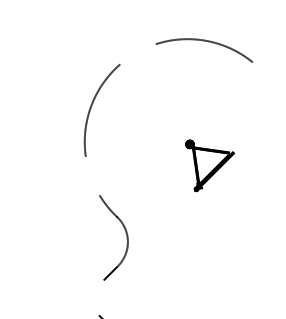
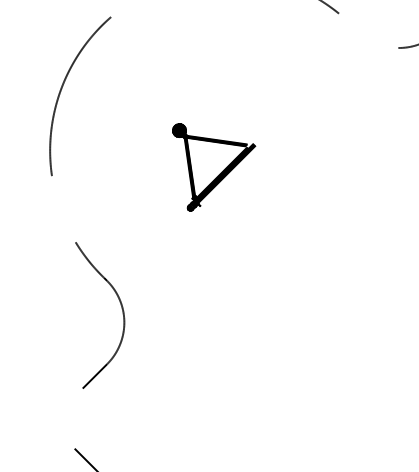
part: (210, 165) -> (214, 166), moved

